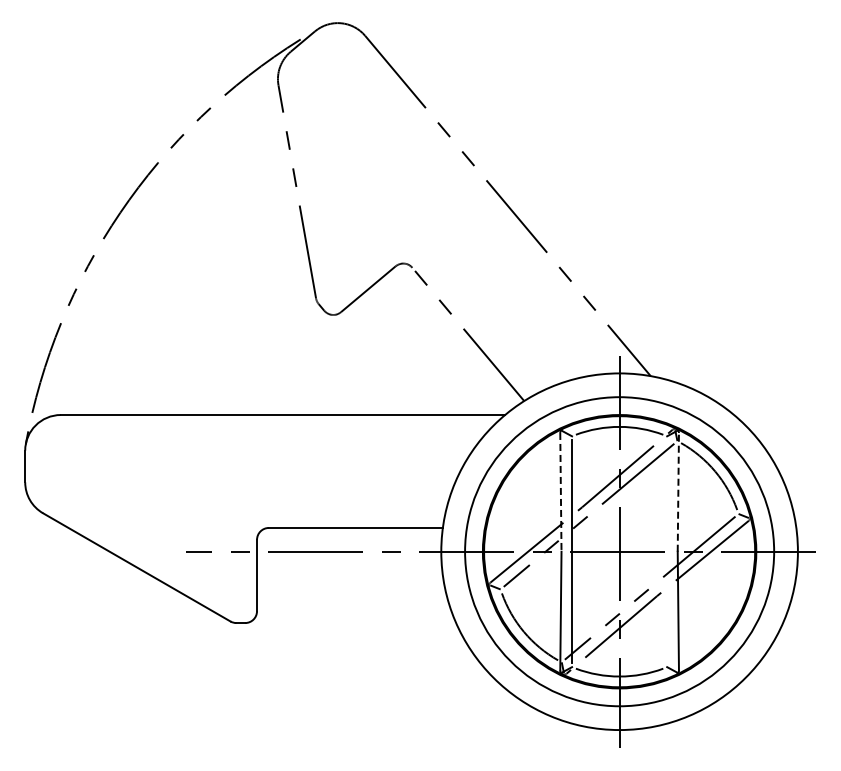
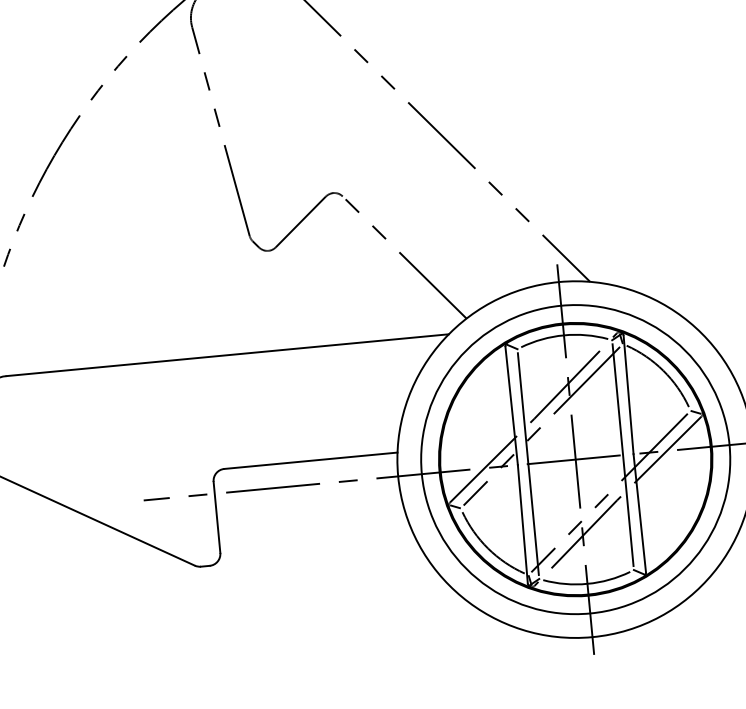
line: (678, 491) -> (628, 394), dashed -> solid
line: (560, 492) -> (511, 406), dashed -> solid
line: (667, 551) -> (623, 454), added

